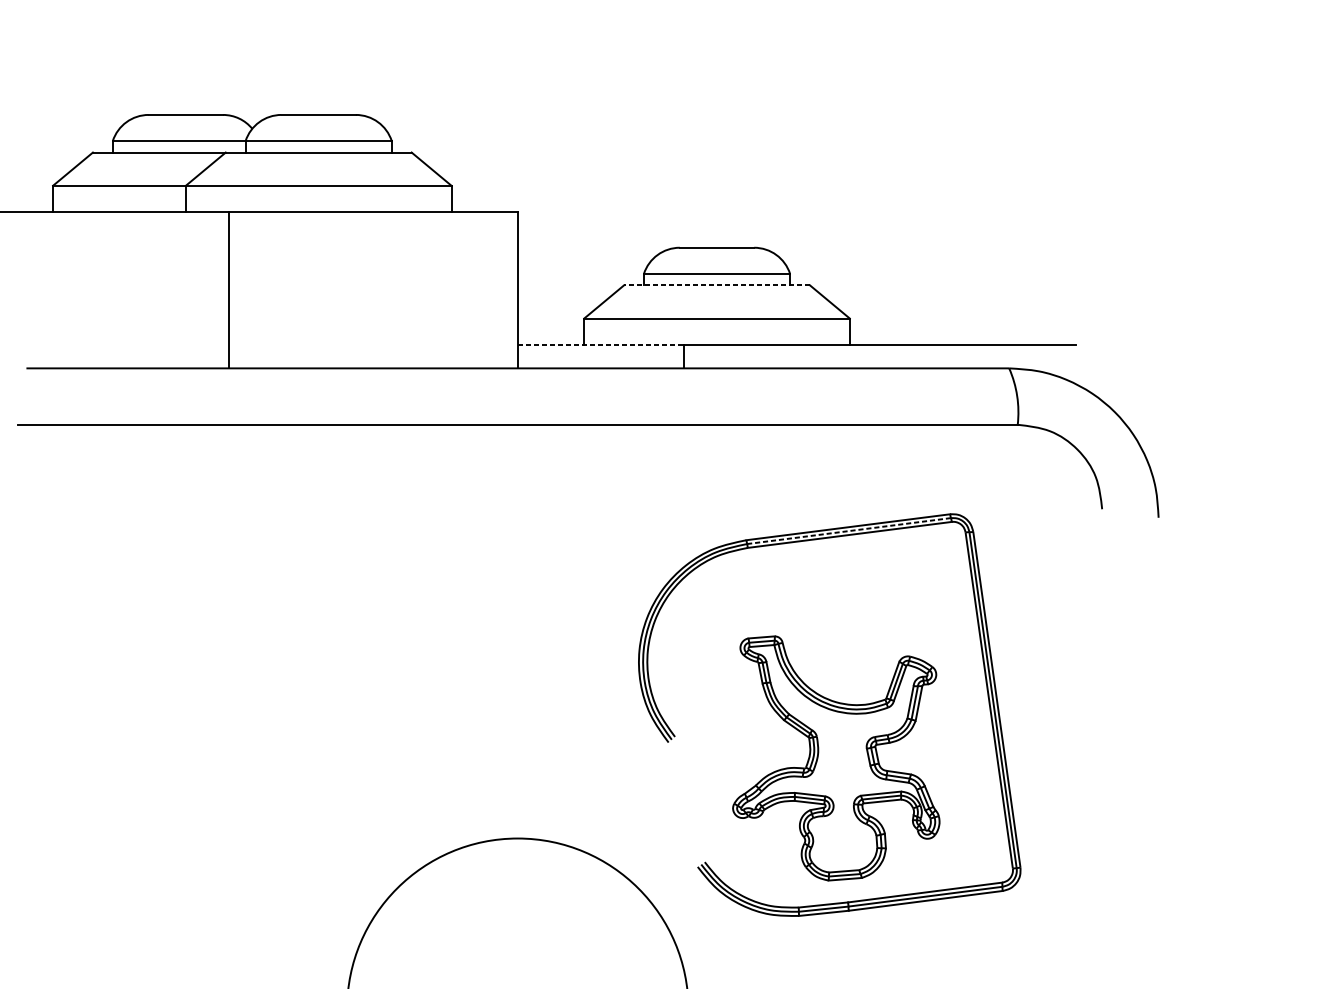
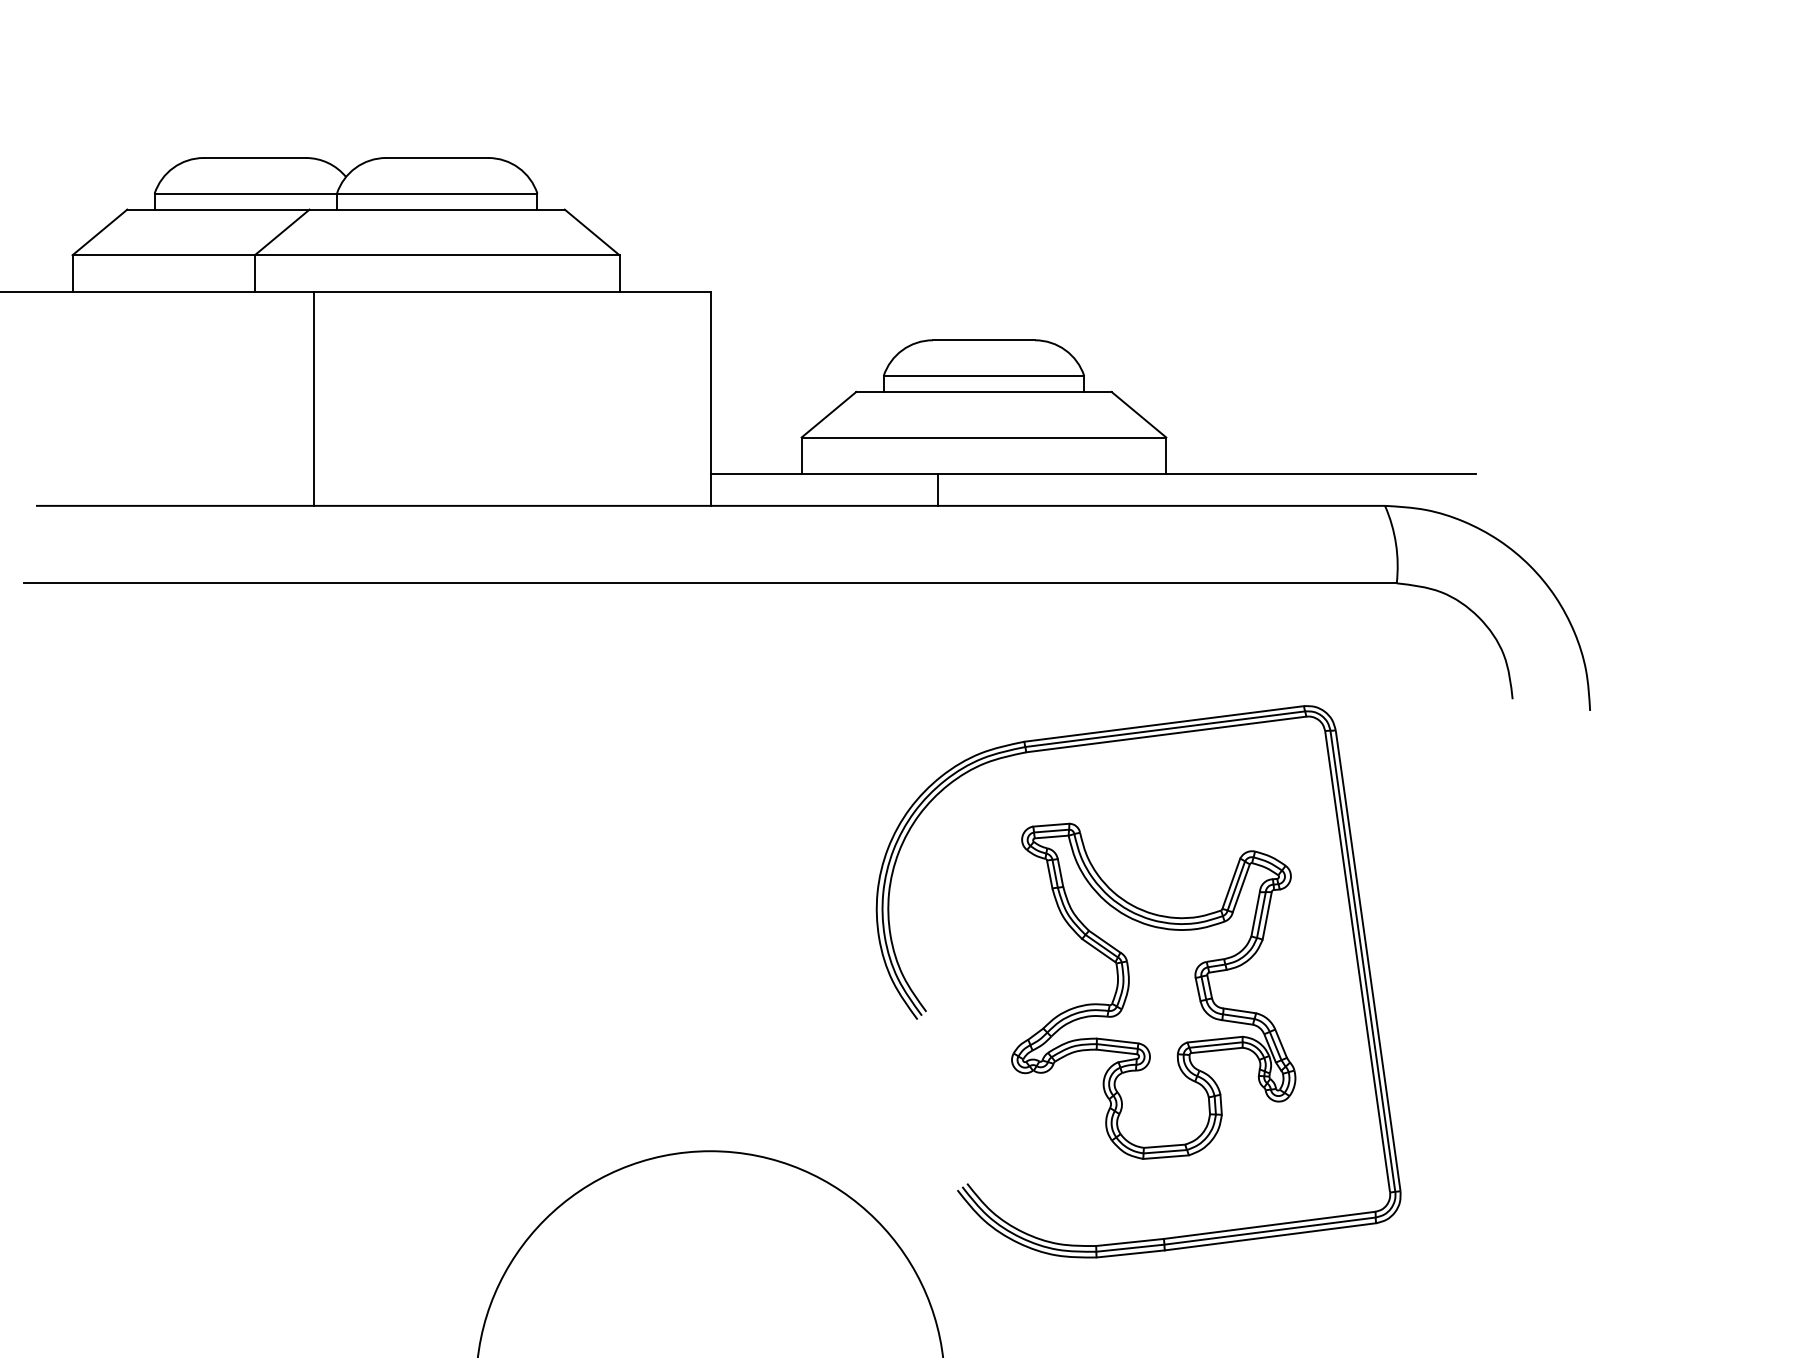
line: (716, 285) -> (983, 391), dashed -> solid
line: (600, 344) -> (824, 473), dashed -> solid
line: (849, 531) -> (1165, 729), dashed -> solid
part: (836, 757) -> (1153, 990), moved

